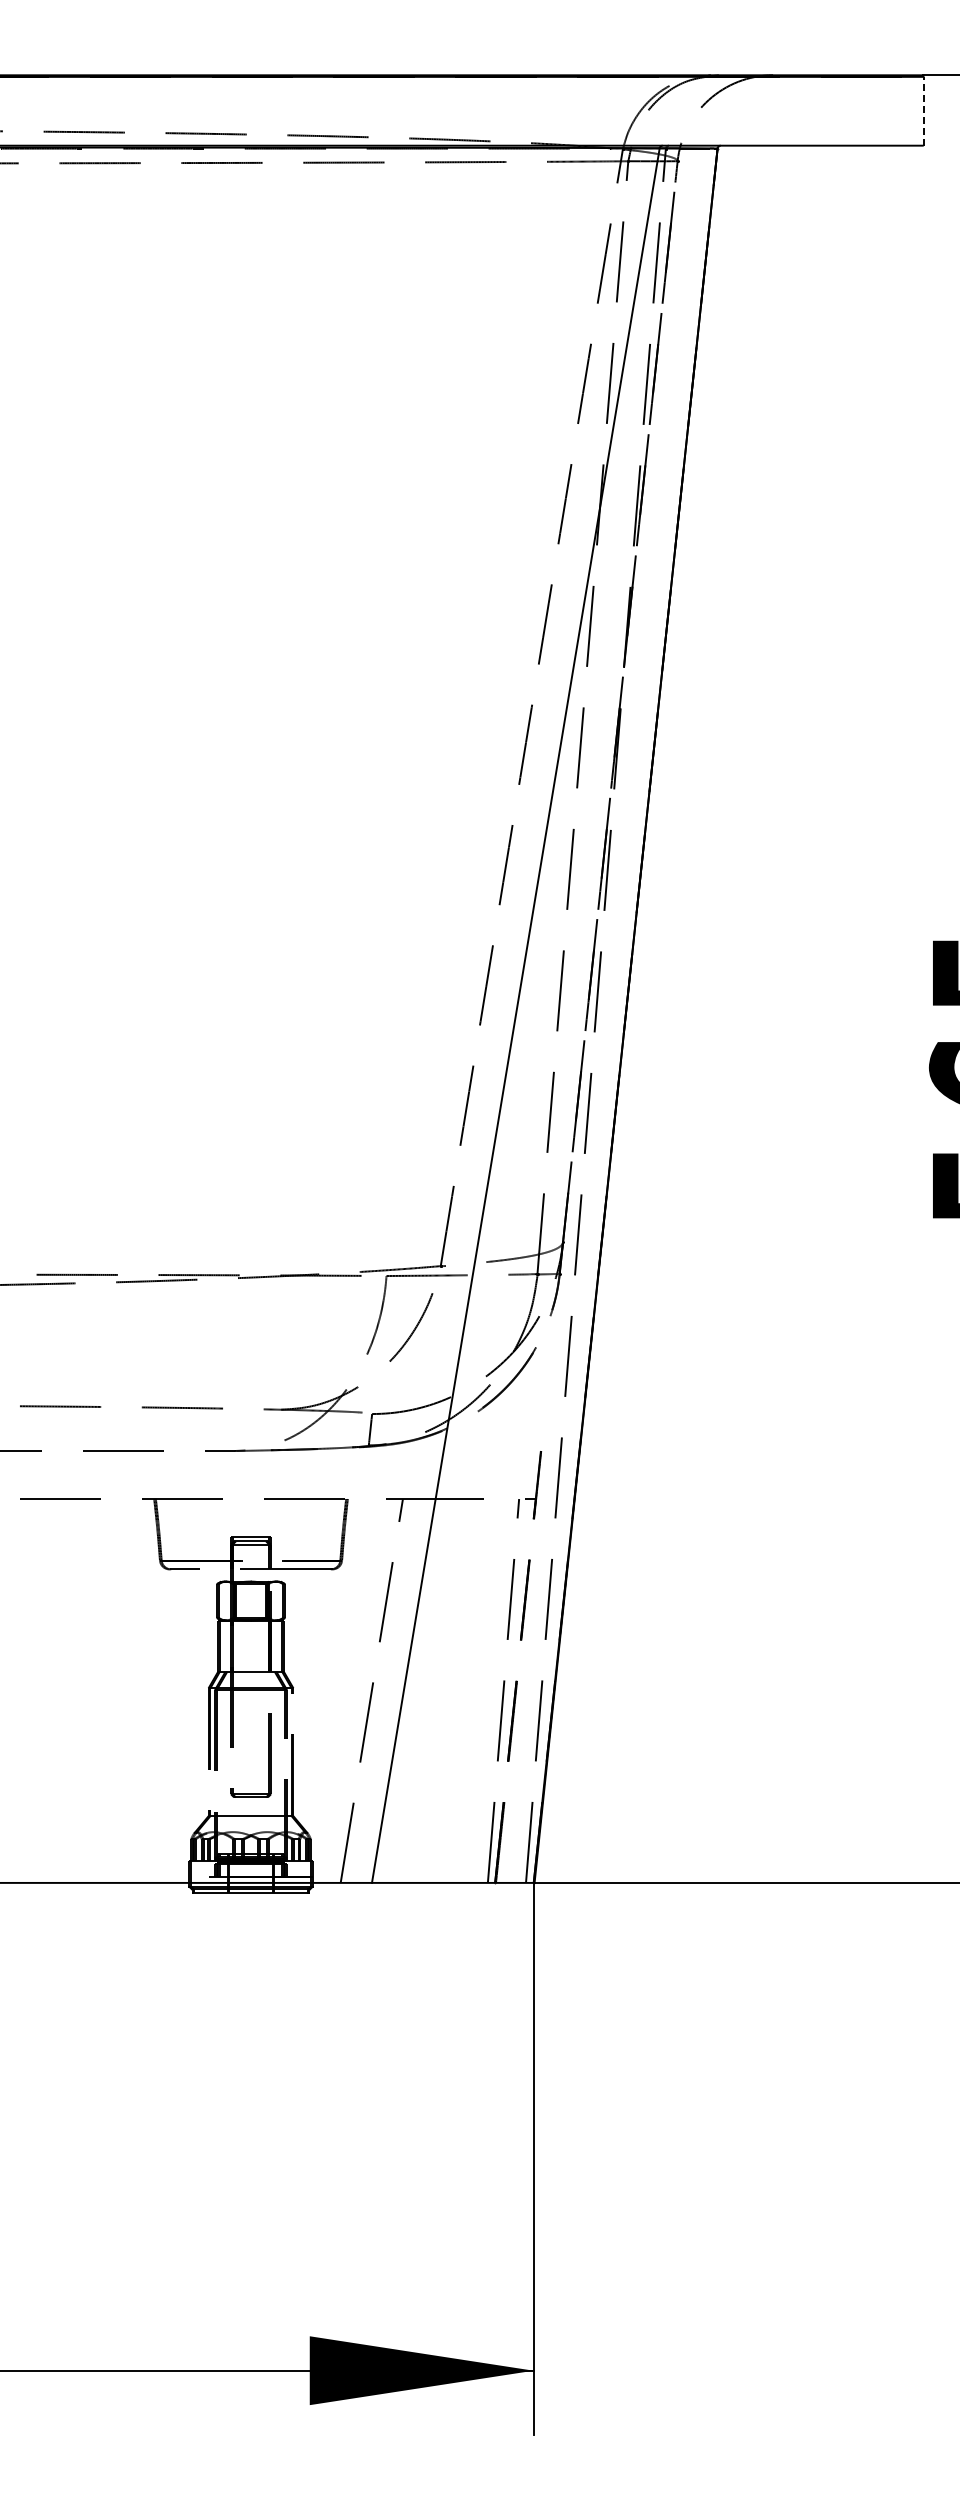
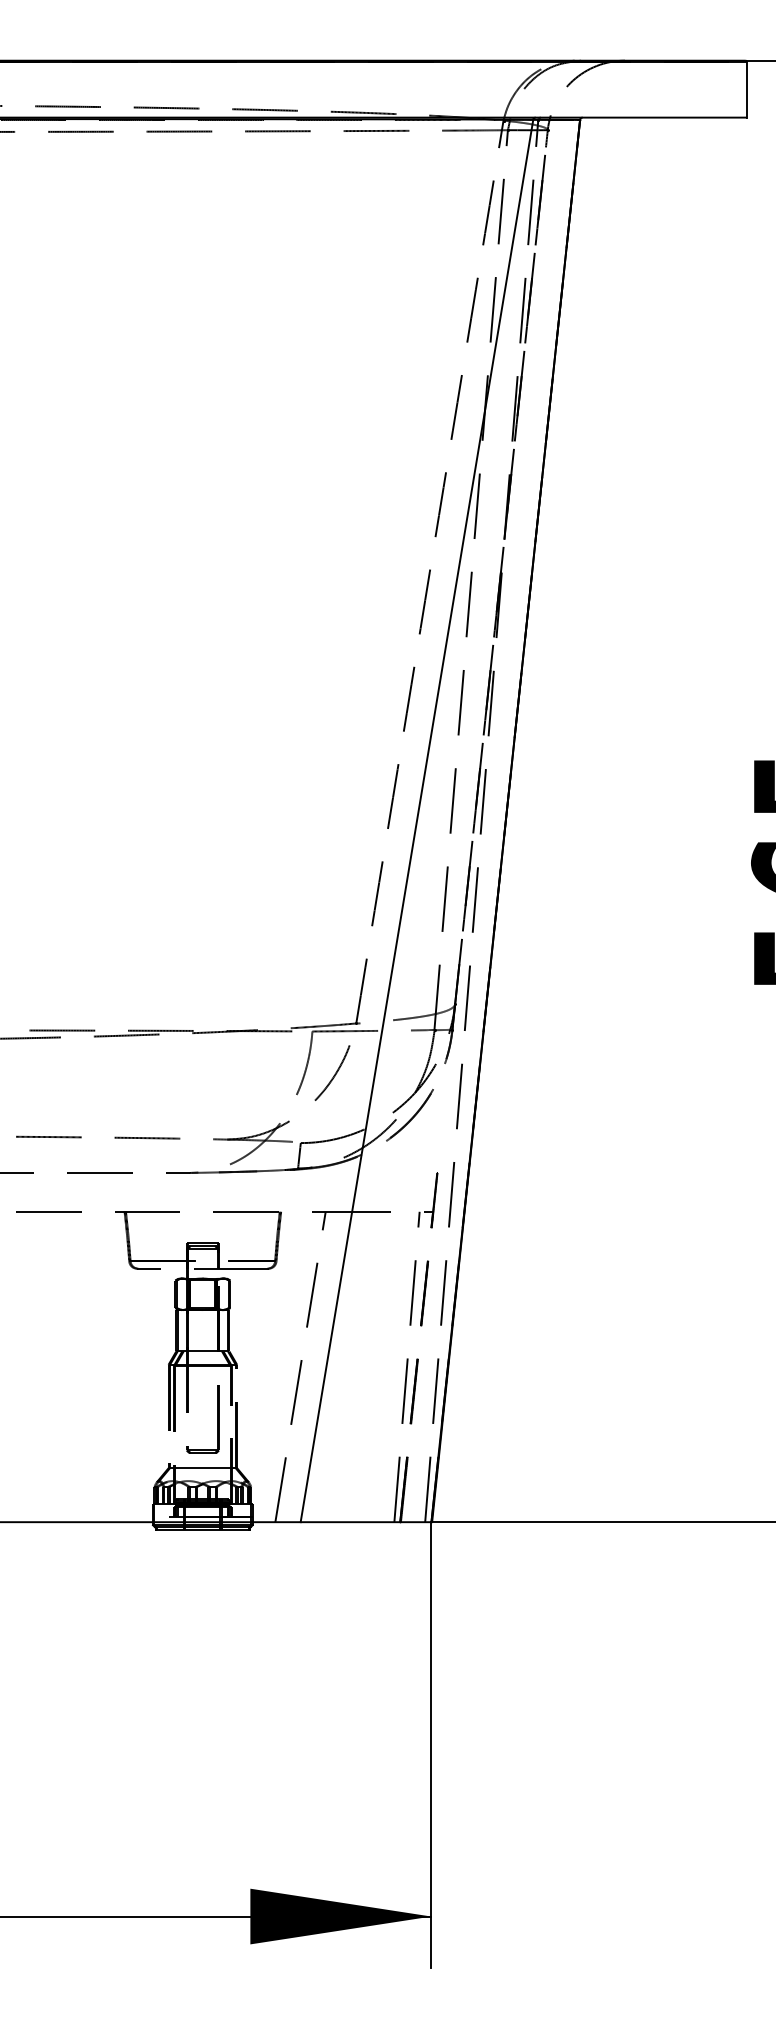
line: (923, 110) -> (746, 89), dashed -> solid

